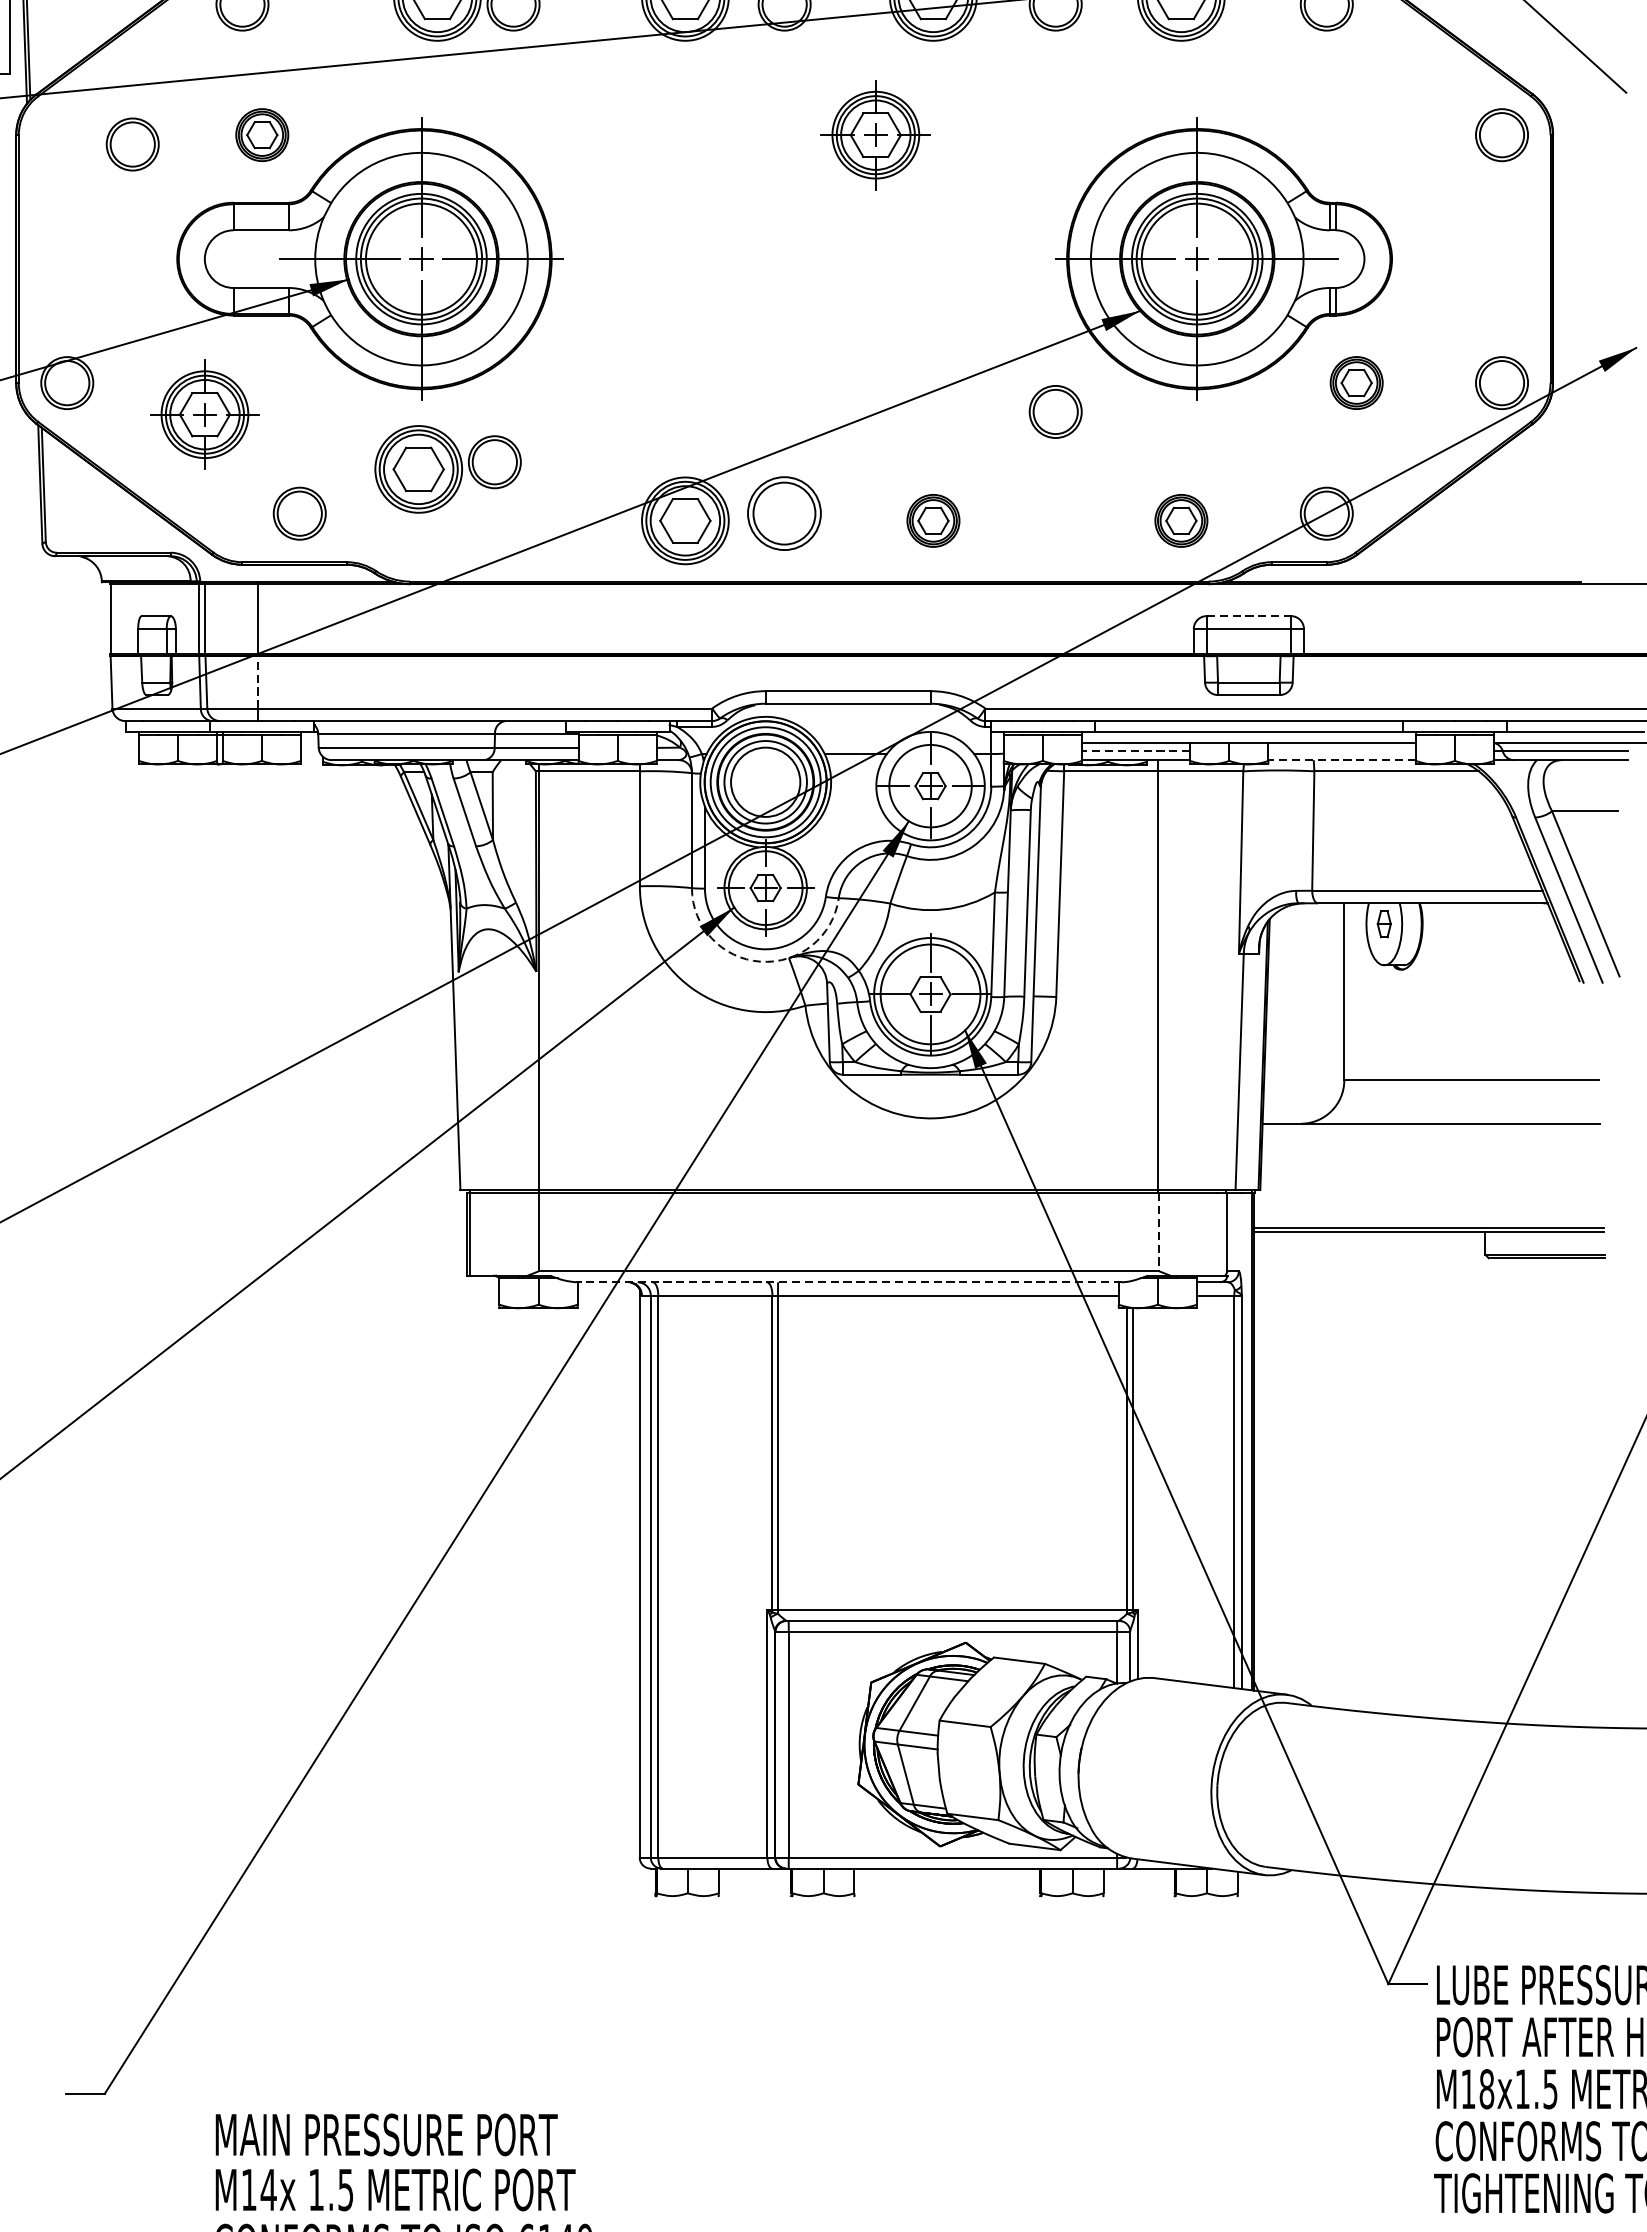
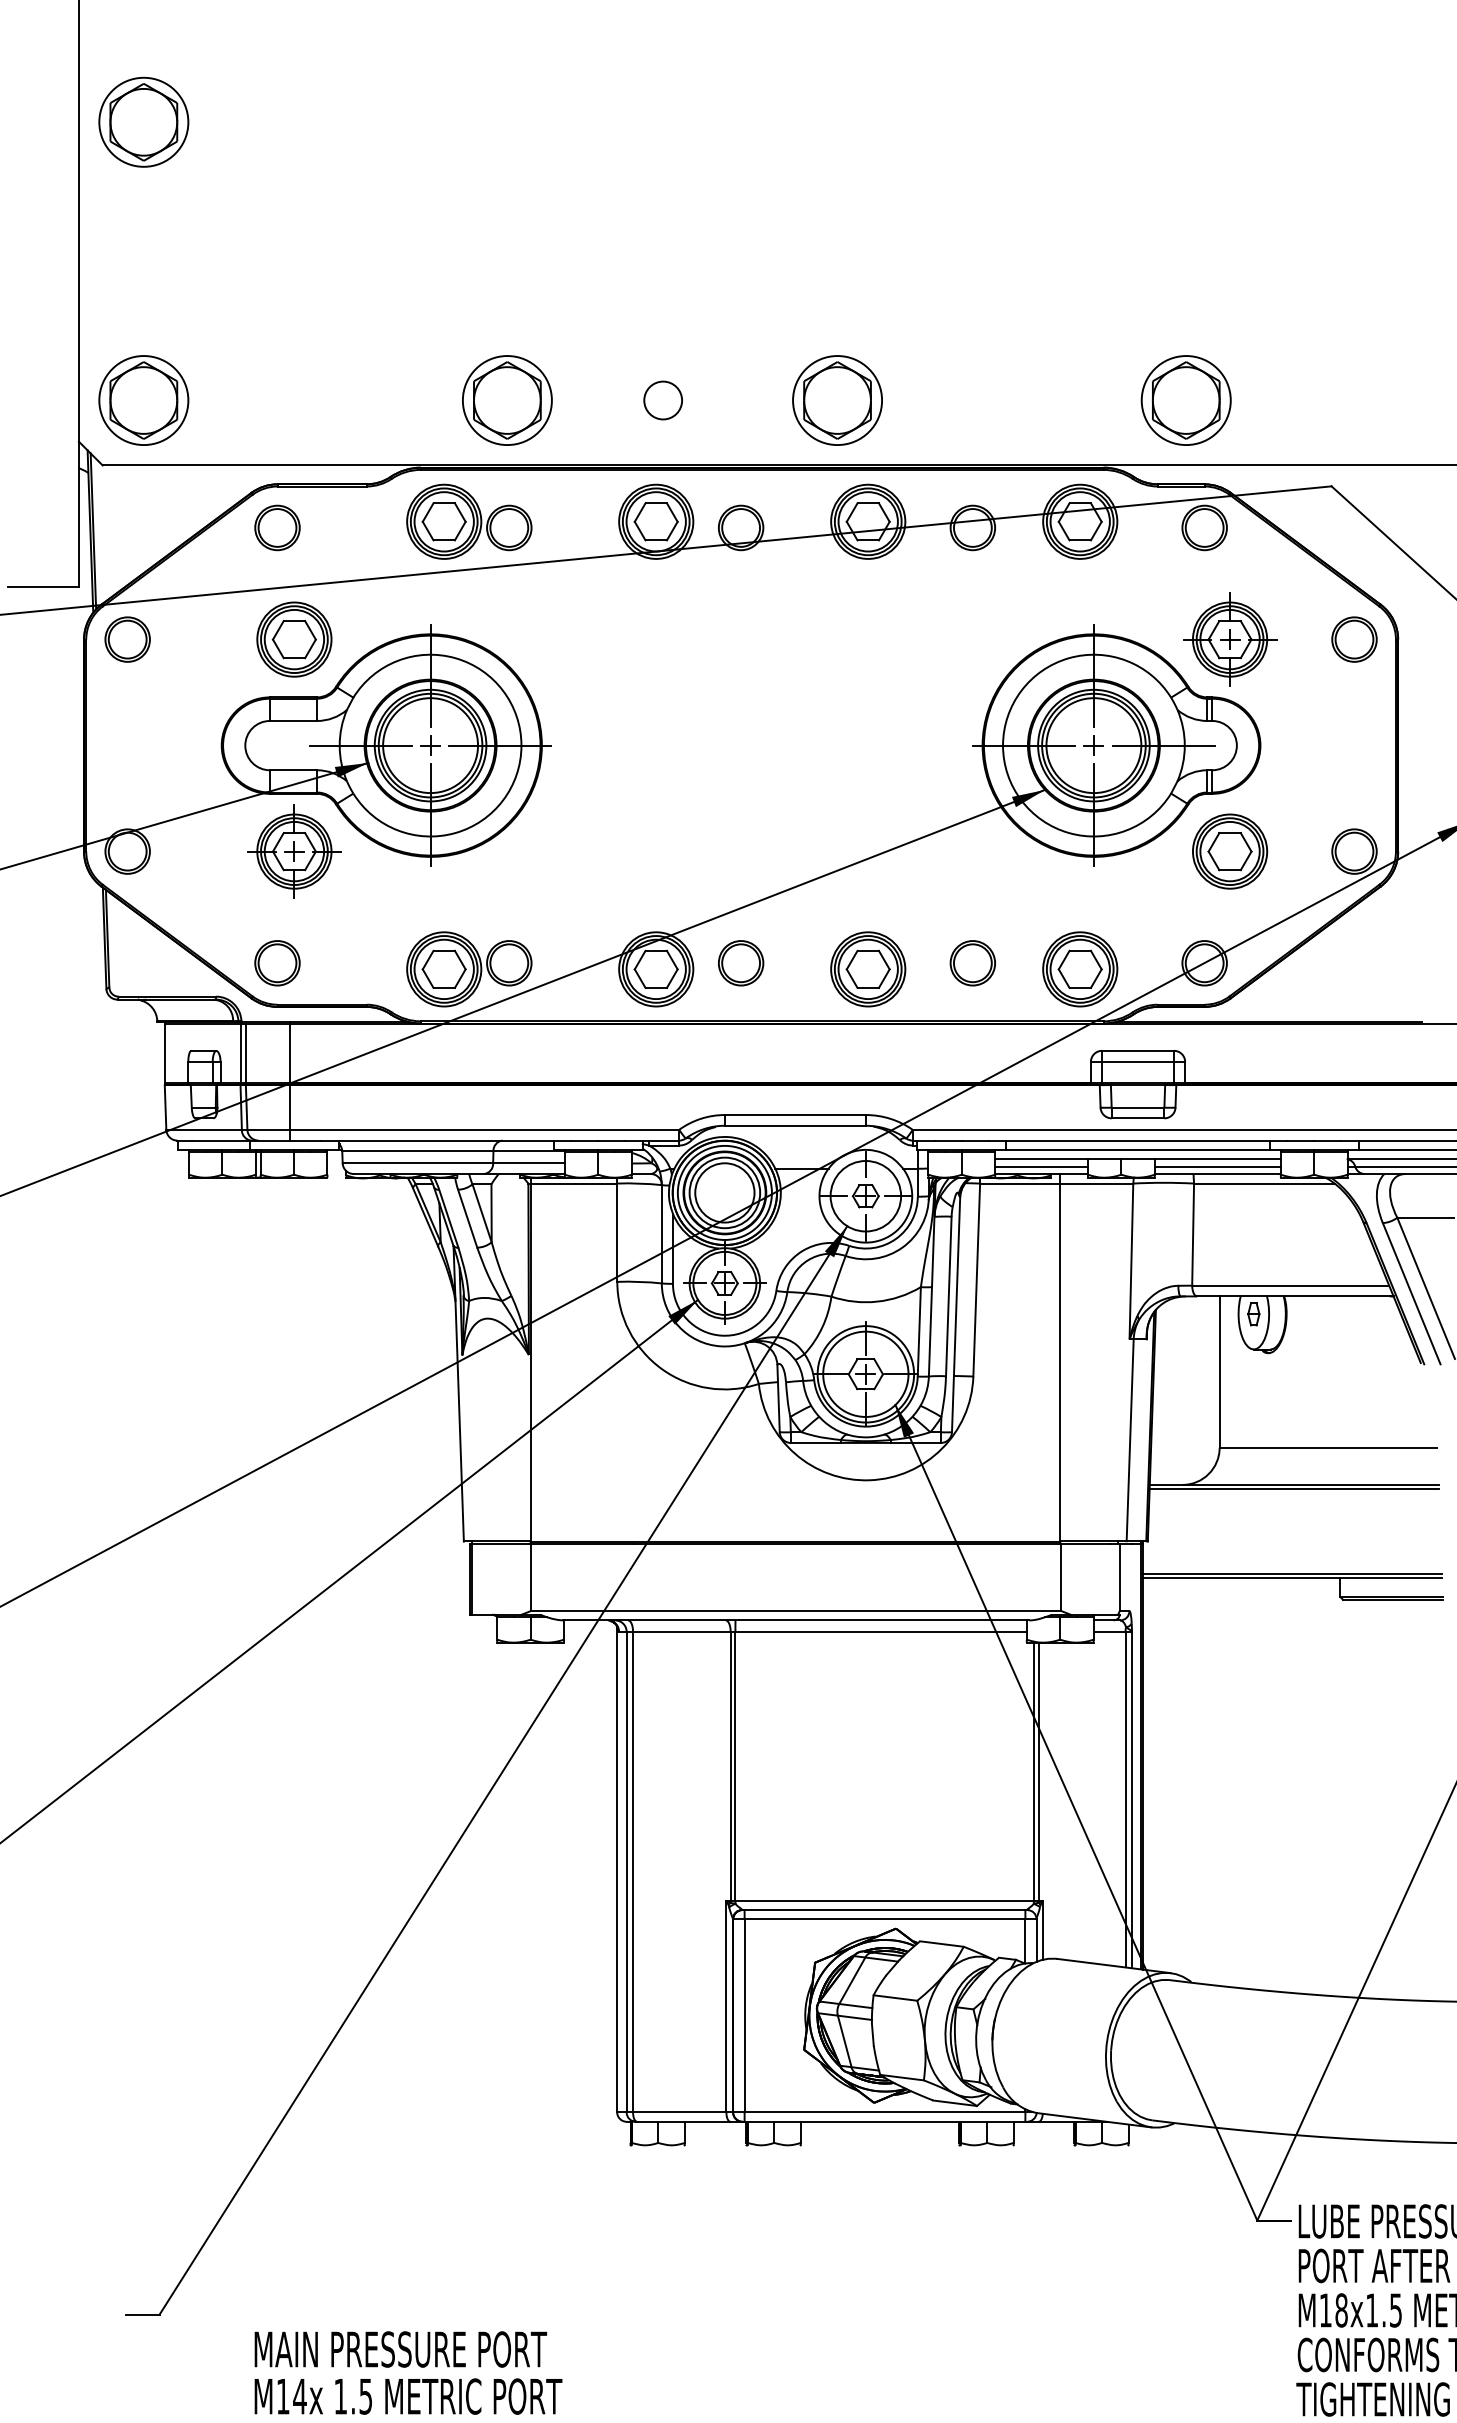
part: (262, 135) -> (294, 639), size x1.67
part: (876, 135) -> (1230, 639), moved
part: (132, 144) -> (127, 639), moved
part: (1357, 382) -> (1230, 851), size x1.67
part: (1055, 412) -> (972, 963), moved
part: (205, 414) -> (294, 851), moved
part: (448, 469) -> (469, 969), moved
part: (299, 513) -> (277, 963), moved
part: (785, 513) -> (741, 963), size x0.71
part: (933, 520) -> (868, 969), size x1.67
part: (1181, 520) -> (1080, 969), size x1.67
line: (1249, 615) -> (1138, 1050), dashed -> solid
line: (257, 682) -> (290, 1107), dashed -> solid
line: (1135, 751) -> (1041, 1166), dashed -> solid
line: (1341, 751) -> (1217, 1166), added
line: (1341, 760) -> (1217, 1174), dashed -> solid
arc: (760, 961) -> (720, 1346), dashed -> solid
line: (1430, 1127) -> (1293, 1488), added
line: (1159, 1233) -> (1061, 1578), dashed -> solid
line: (848, 1282) -> (795, 1620), dashed -> solid

